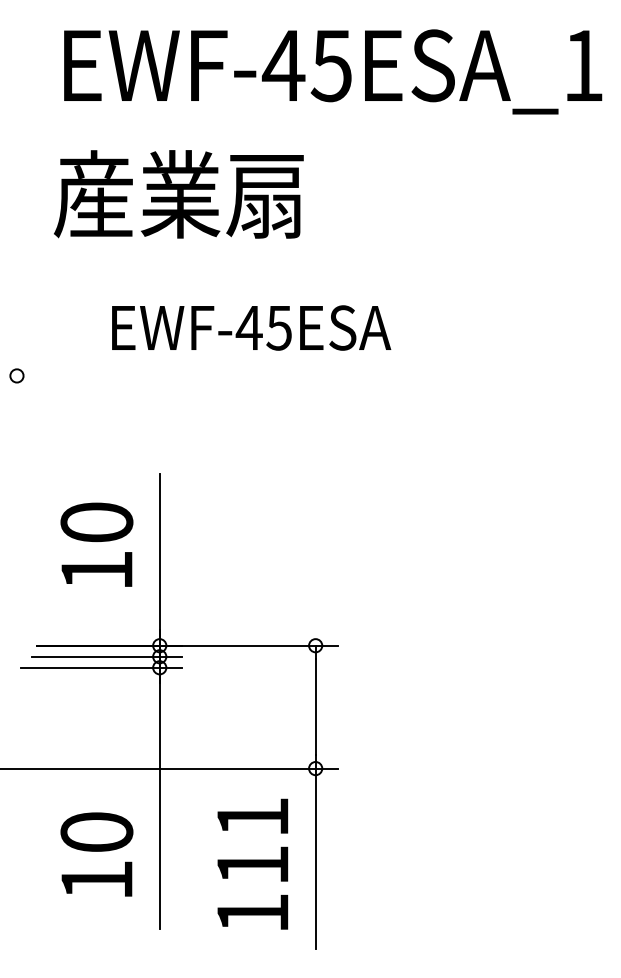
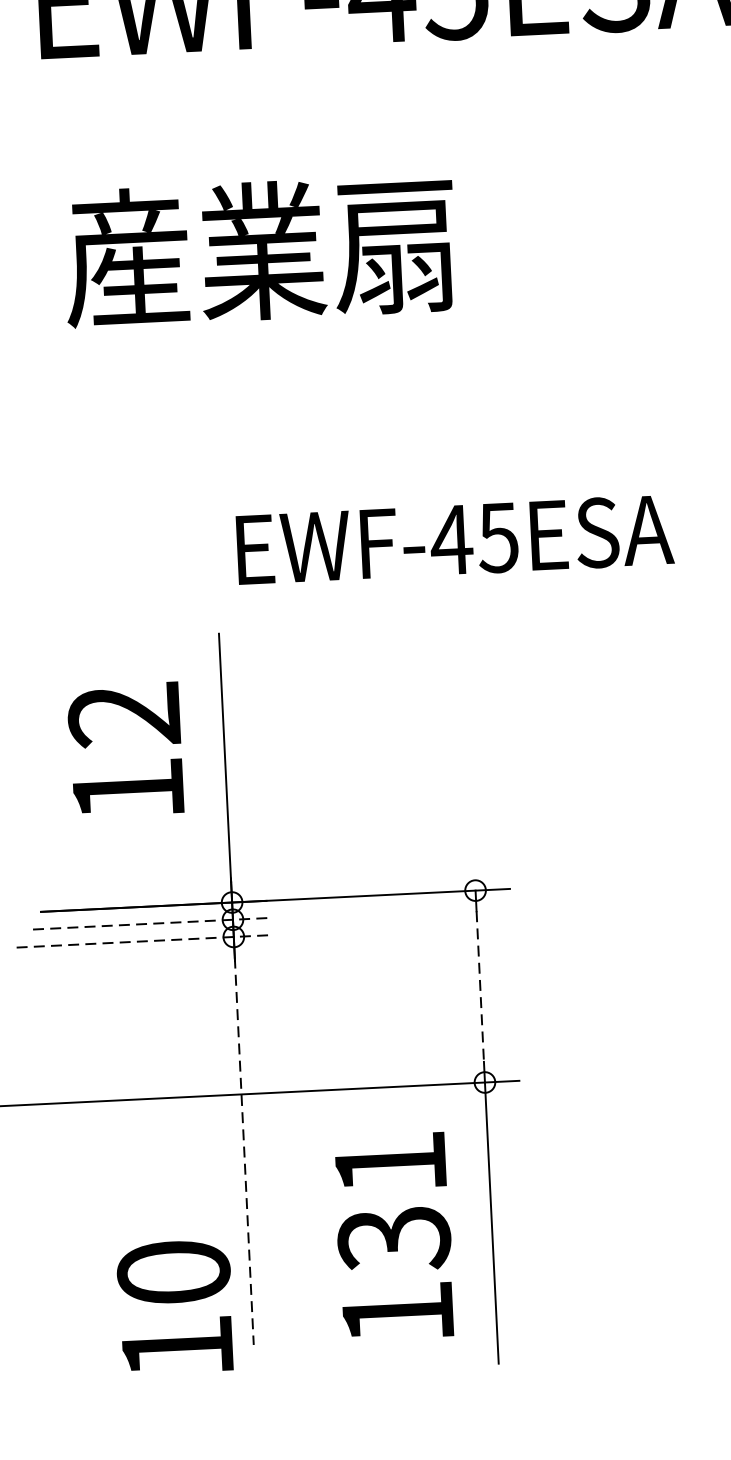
text: (178, 194) -> (259, 251), moved
text: (251, 327) -> (454, 539), moved
text: (96, 522) -> (123, 714), 10 -> 12
line: (107, 656) -> (151, 923), solid -> dashed
line: (101, 667) -> (142, 940), solid -> dashed
line: (315, 707) -> (480, 987), solid -> dashed
line: (159, 805) -> (243, 1152), solid -> dashed
text: (96, 854) -> (174, 1307), moved
text: (252, 866) -> (393, 1240), 111 -> 131

